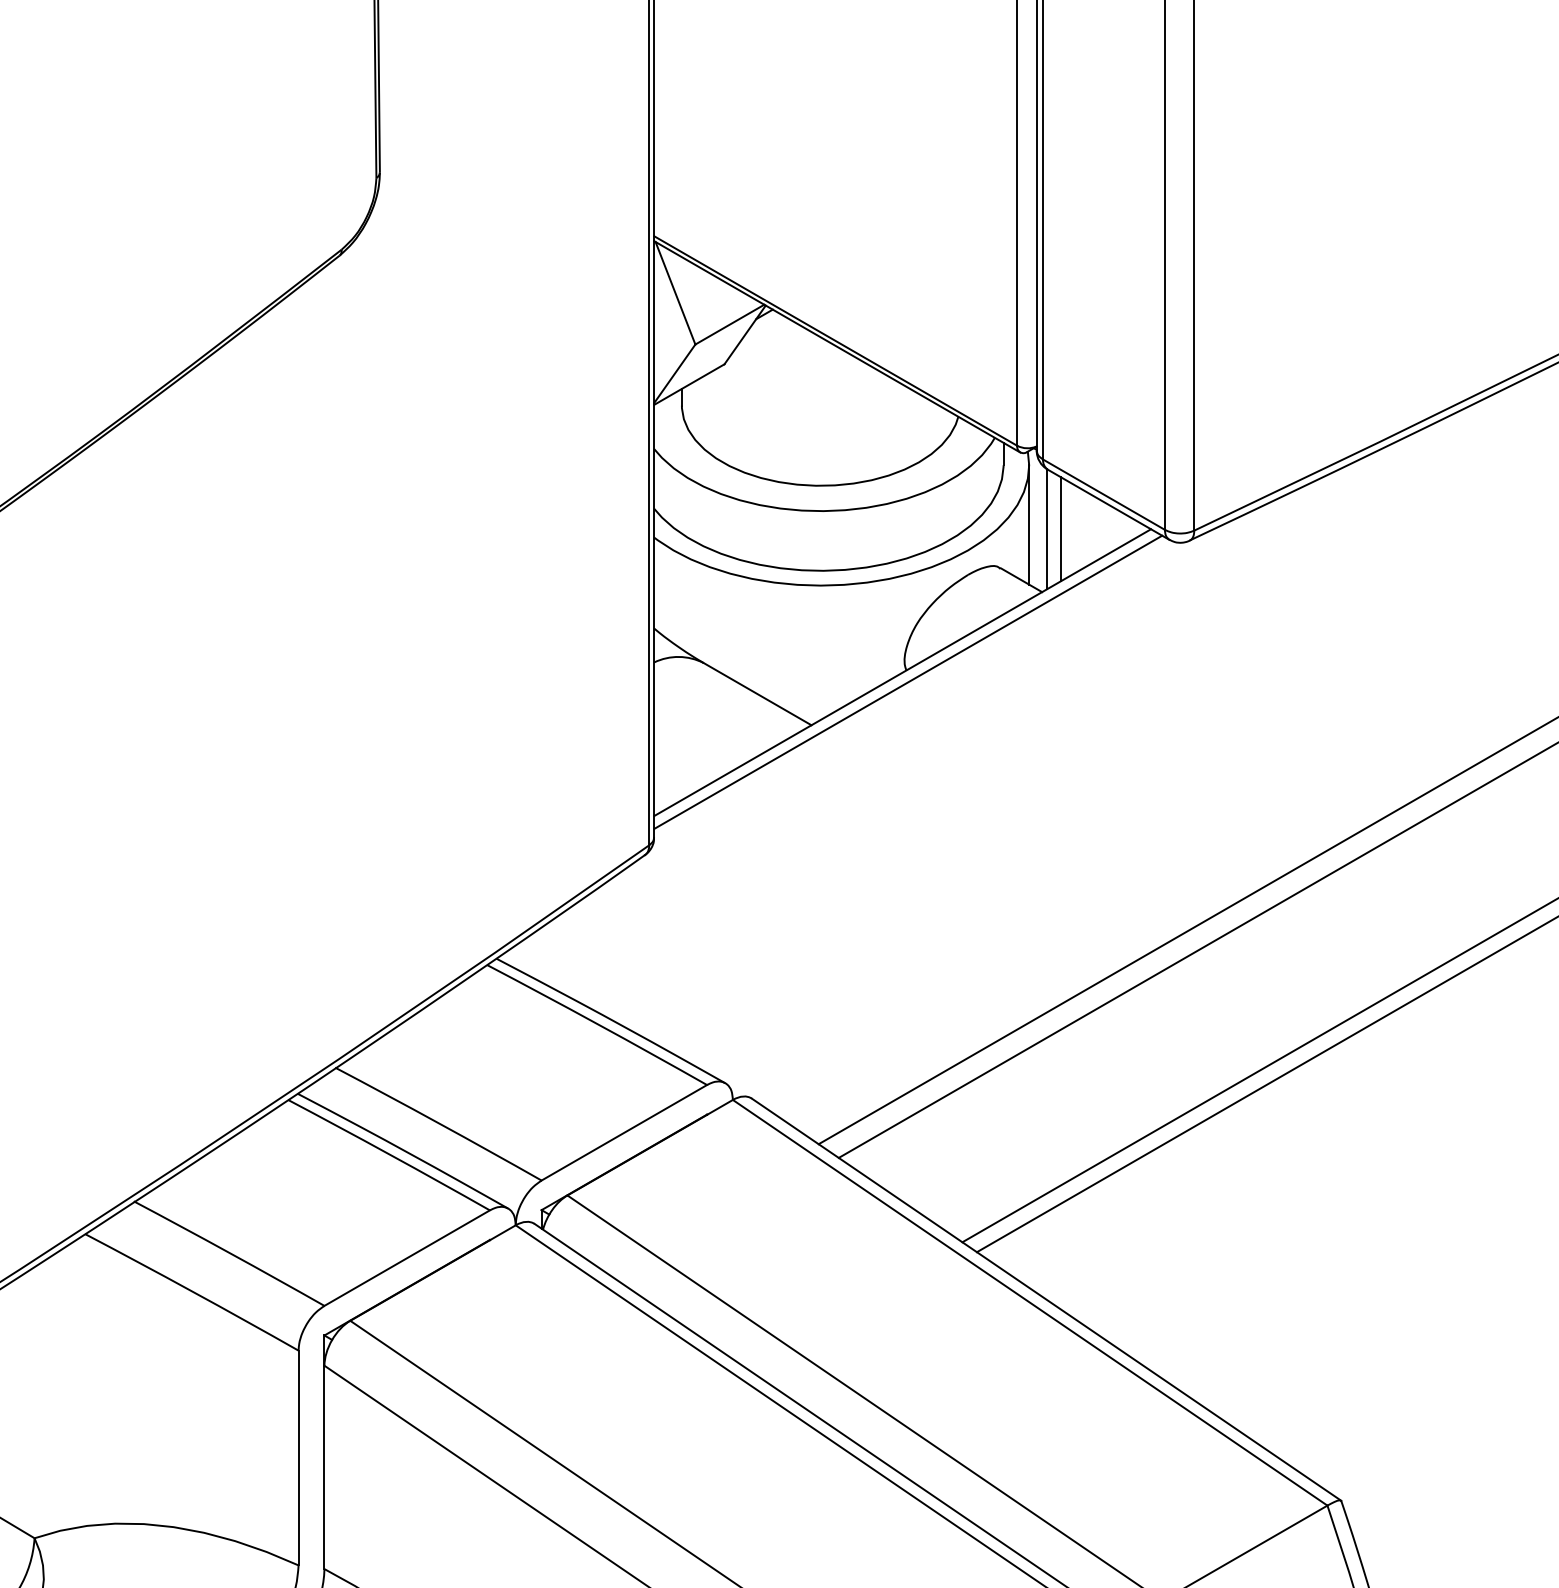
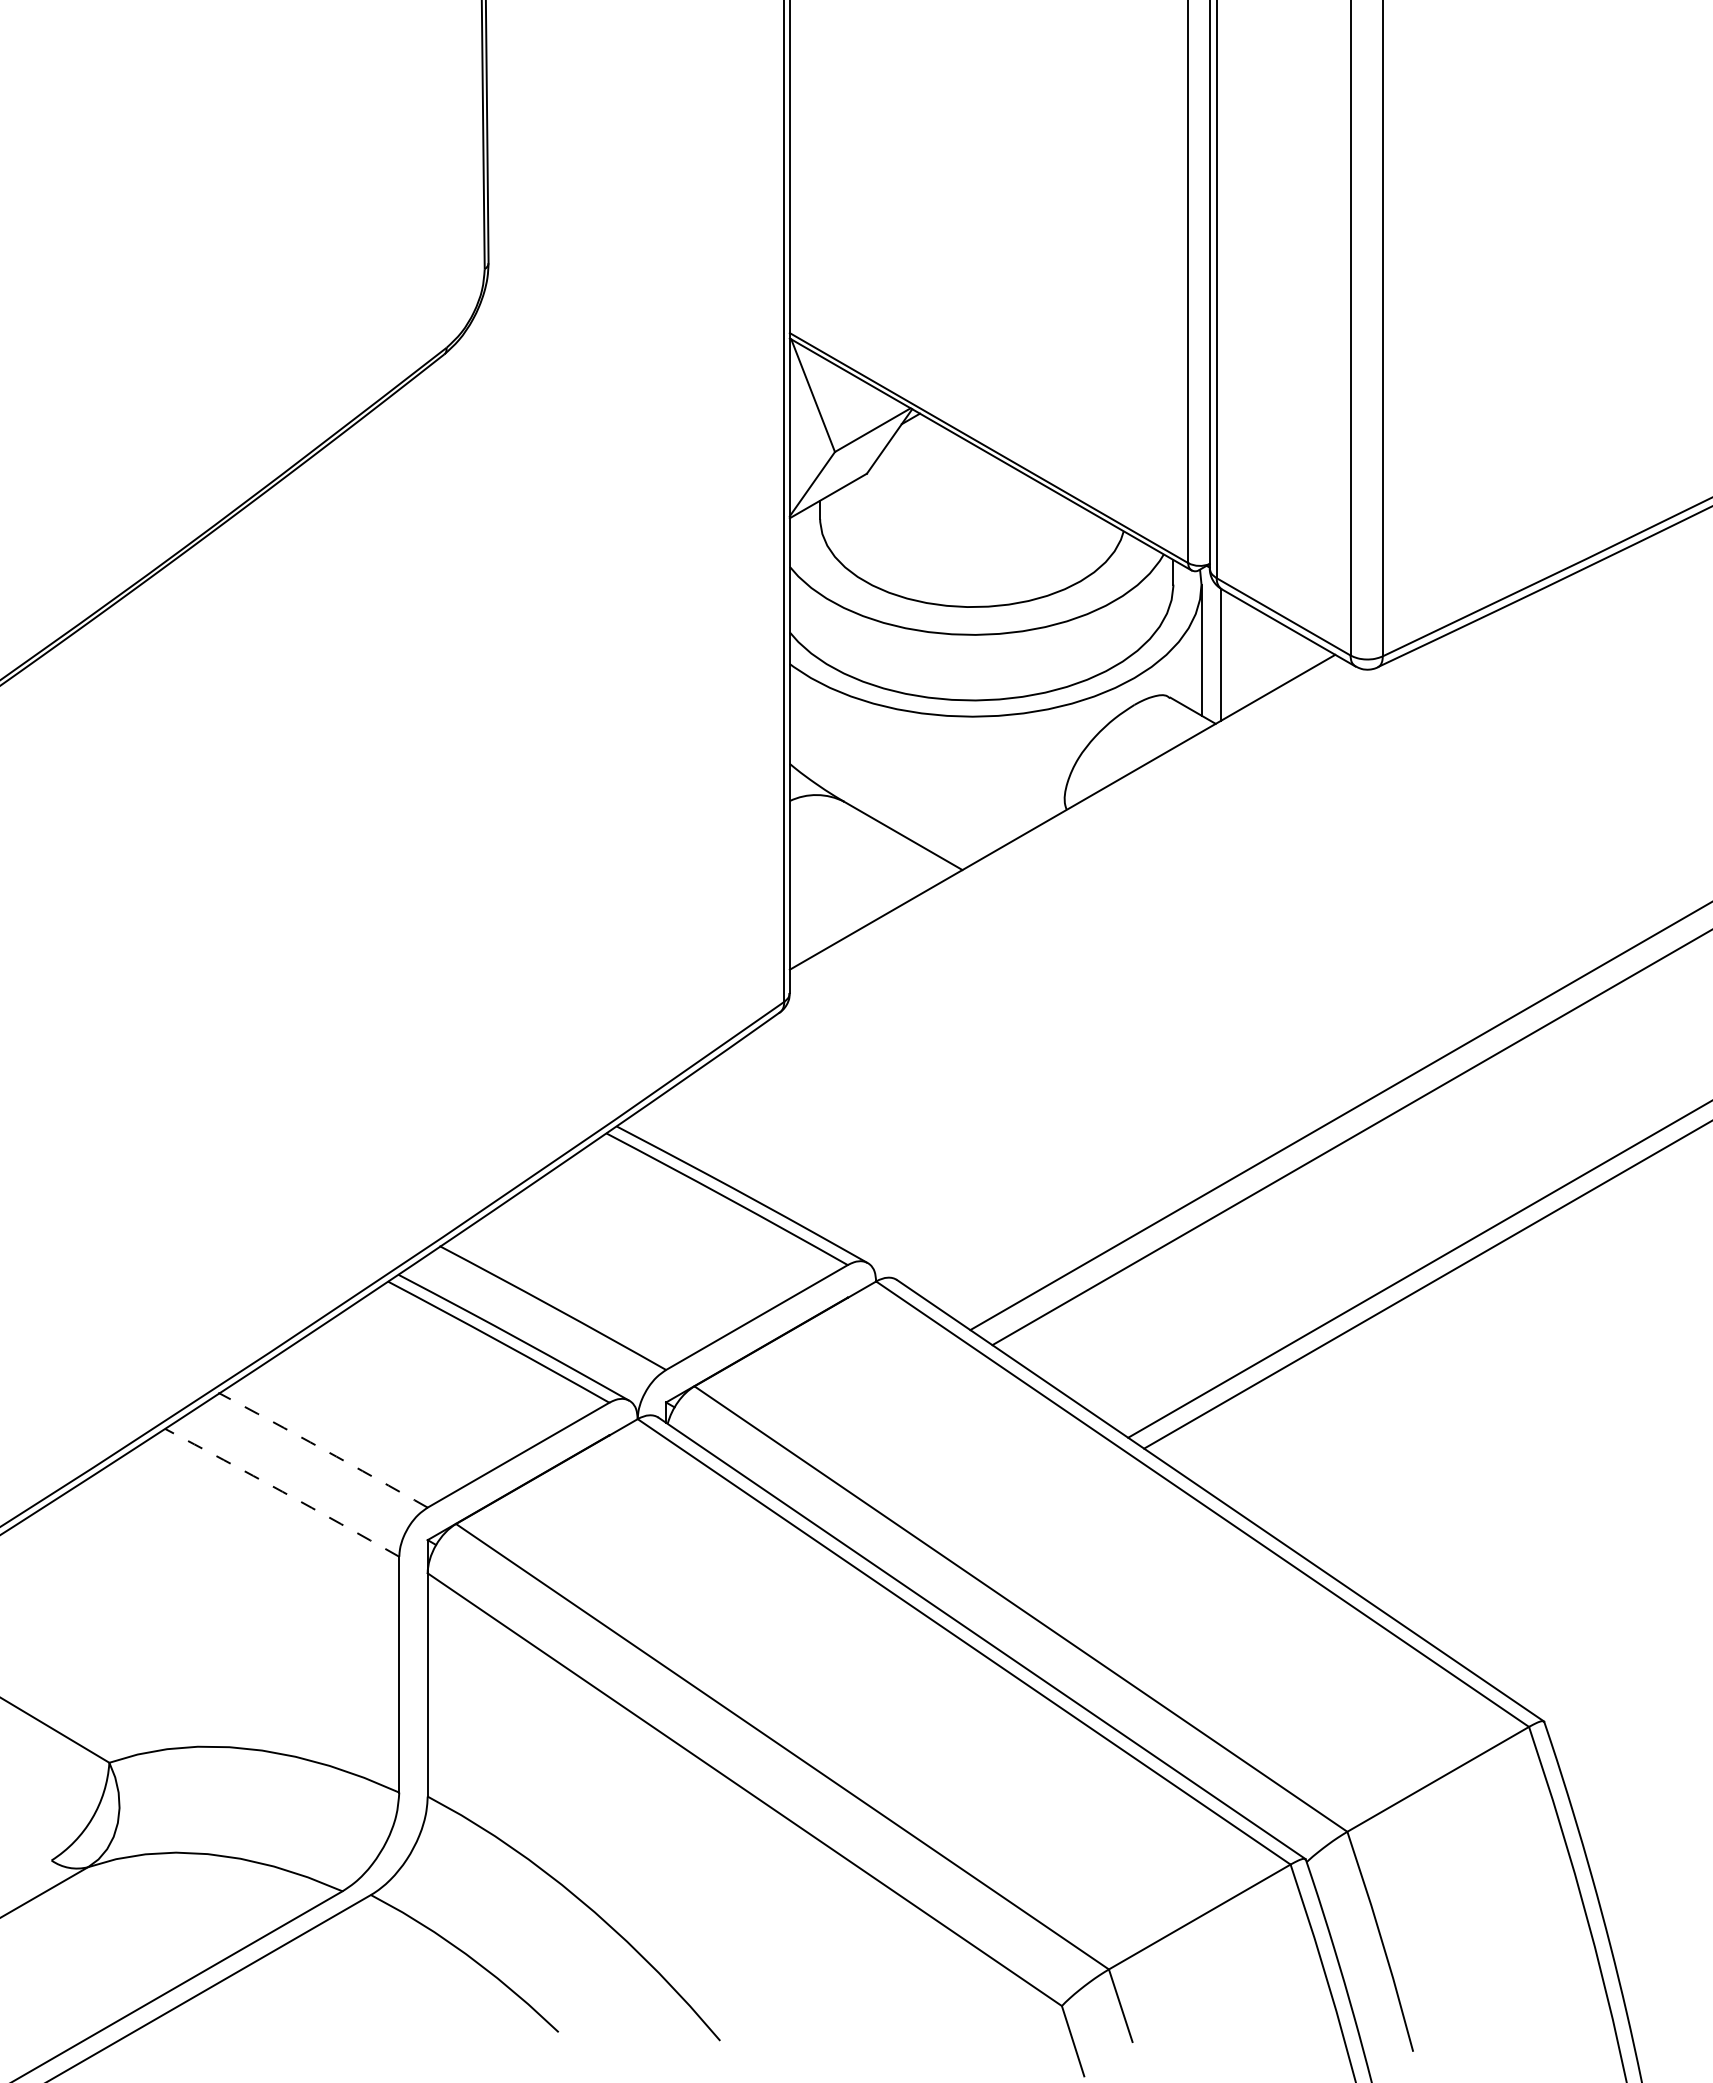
line: (1061, 528) -> (1236, 654), removed
line: (908, 681) -> (1068, 822), removed
arc: (229, 1252) -> (323, 1449), solid -> dashed
arc: (192, 1291) -> (282, 1491), solid -> dashed

